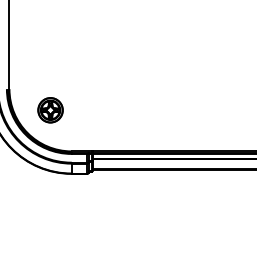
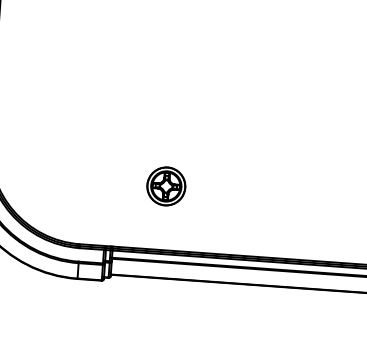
part: (50, 110) -> (166, 186), moved

